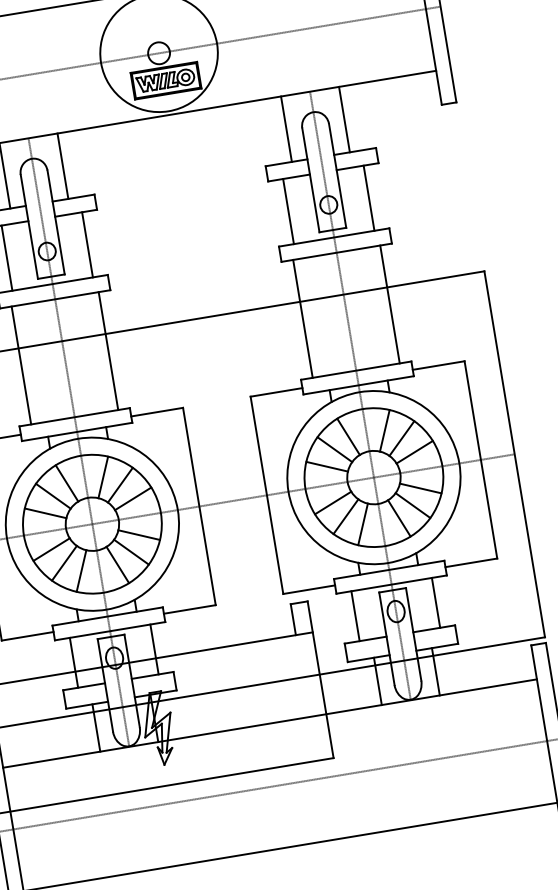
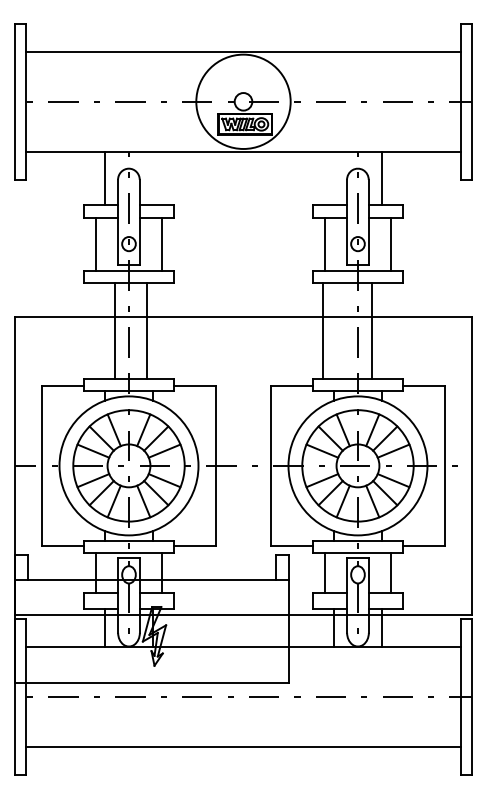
line: (286, 129) -> (334, 178), removed
line: (62, 166) -> (152, 178), removed
line: (390, 303) -> (372, 330), moved
line: (108, 350) -> (147, 330), moved
line: (21, 364) -> (114, 330), moved

